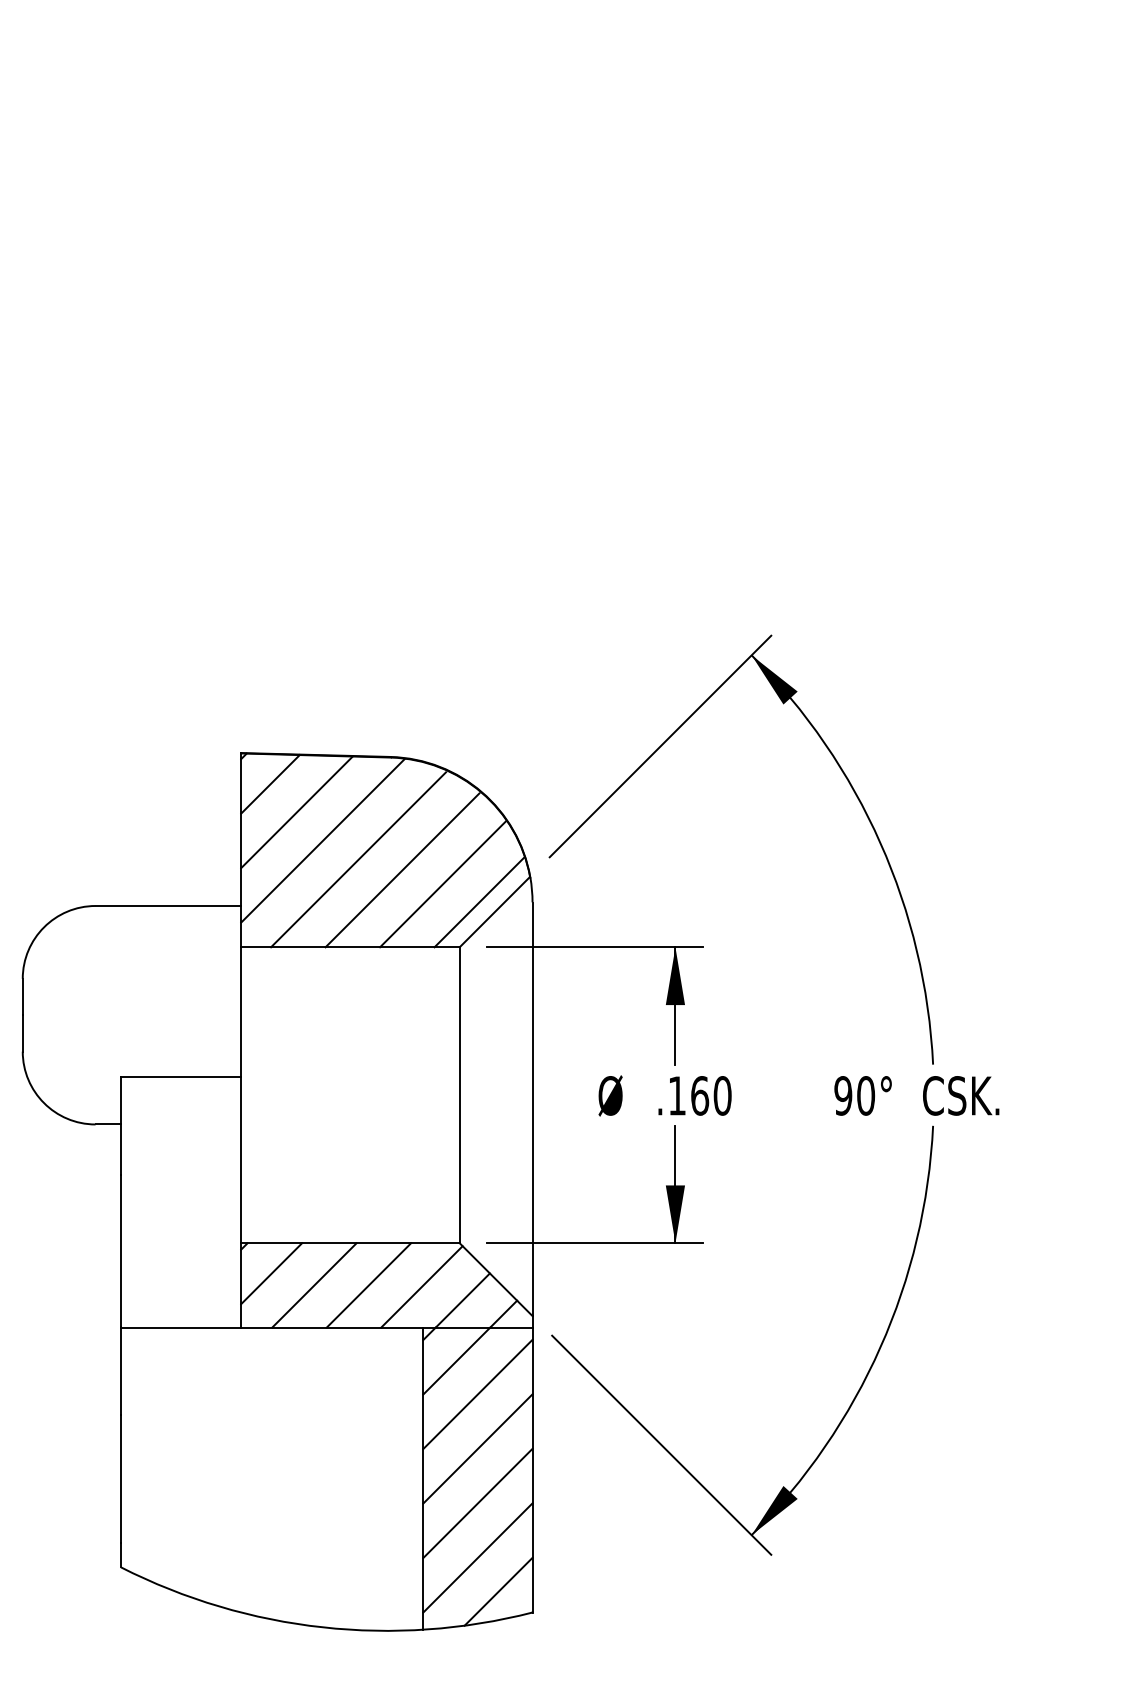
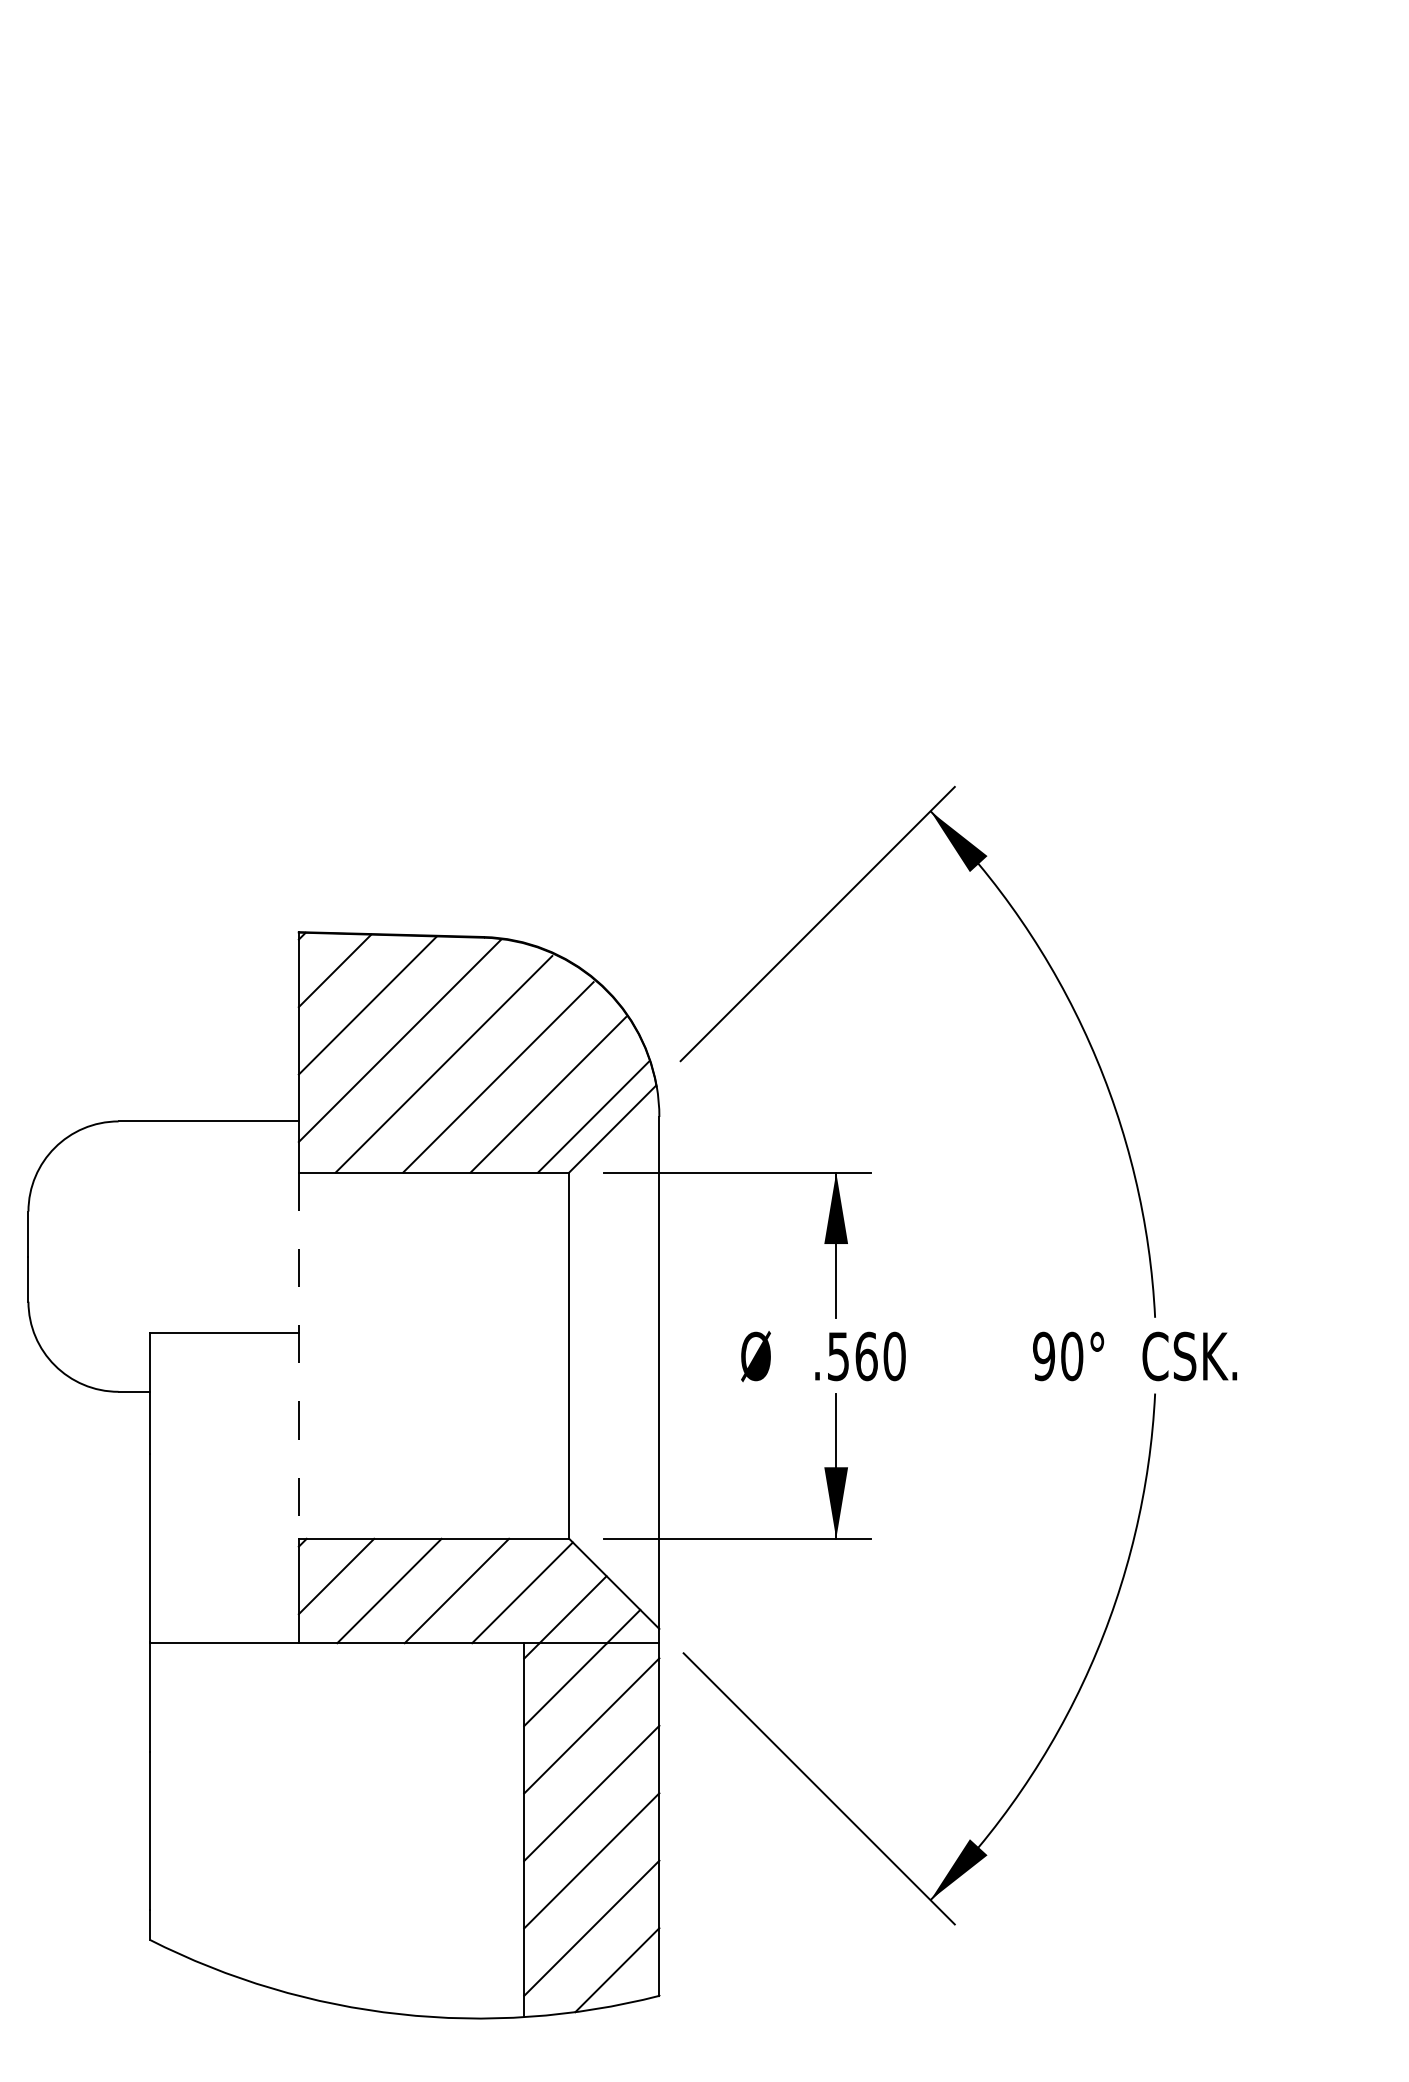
line: (240, 1095) -> (298, 1356), solid -> dashed
text: (677, 1095) -> (838, 1356), .160 -> .560

